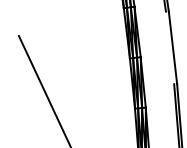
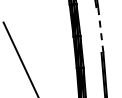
line: (172, 47) -> (100, 29), solid -> dashed

